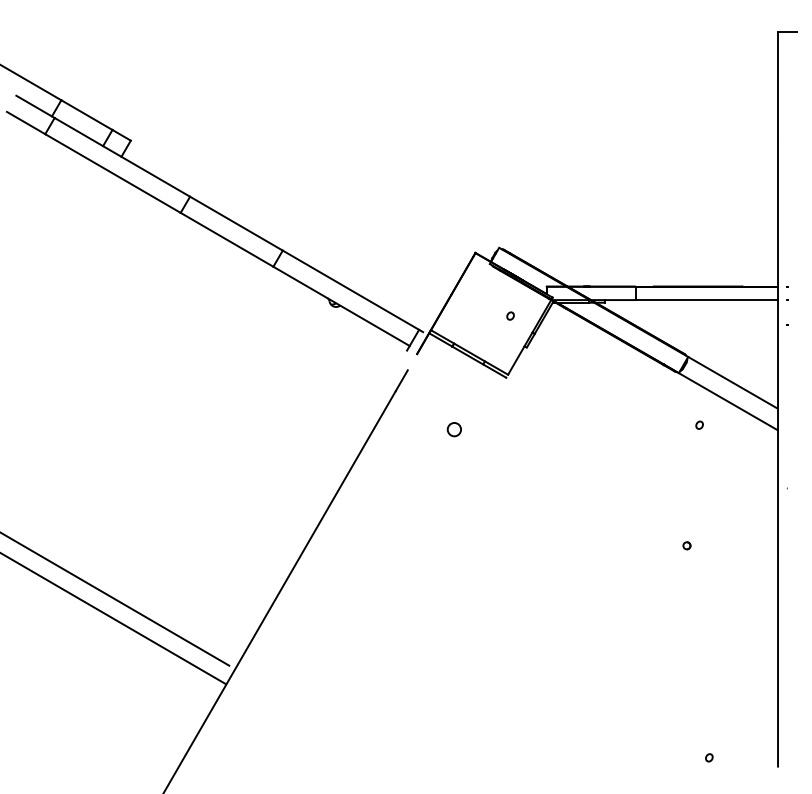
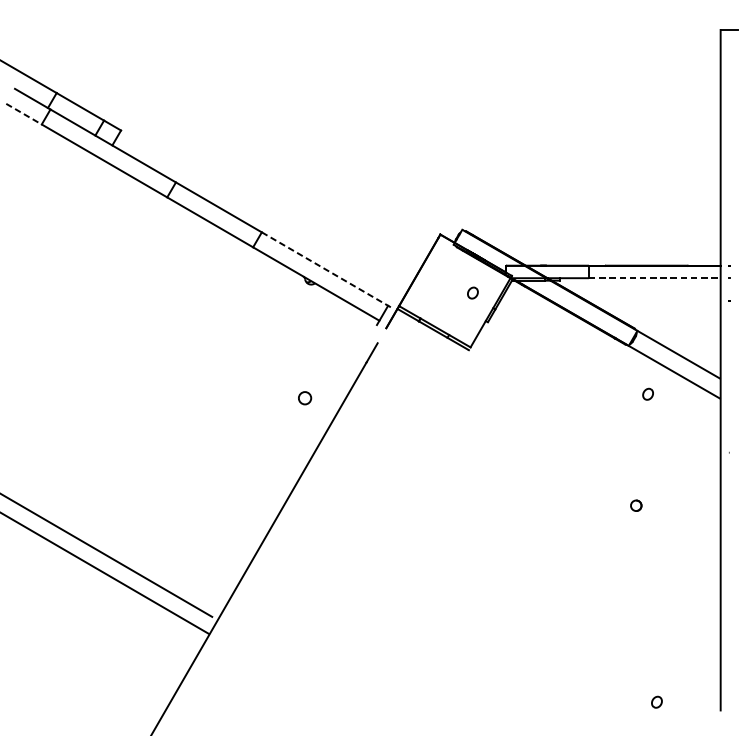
line: (26, 123) -> (24, 114), solid -> dashed
line: (353, 291) -> (327, 270), solid -> dashed
line: (707, 300) -> (655, 278), solid -> dashed
part: (510, 315) -> (472, 292), size x1.6
part: (699, 424) -> (647, 393), size x1.6
circle: (453, 429) -> (304, 398), moved
part: (686, 545) -> (635, 505), size x1.6
part: (709, 757) -> (657, 702), size x1.6

